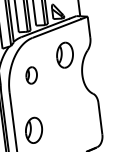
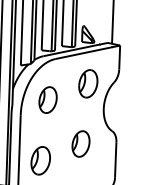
part: (31, 75) -> (47, 99), size x1.43
part: (66, 109) -> (80, 143), added

